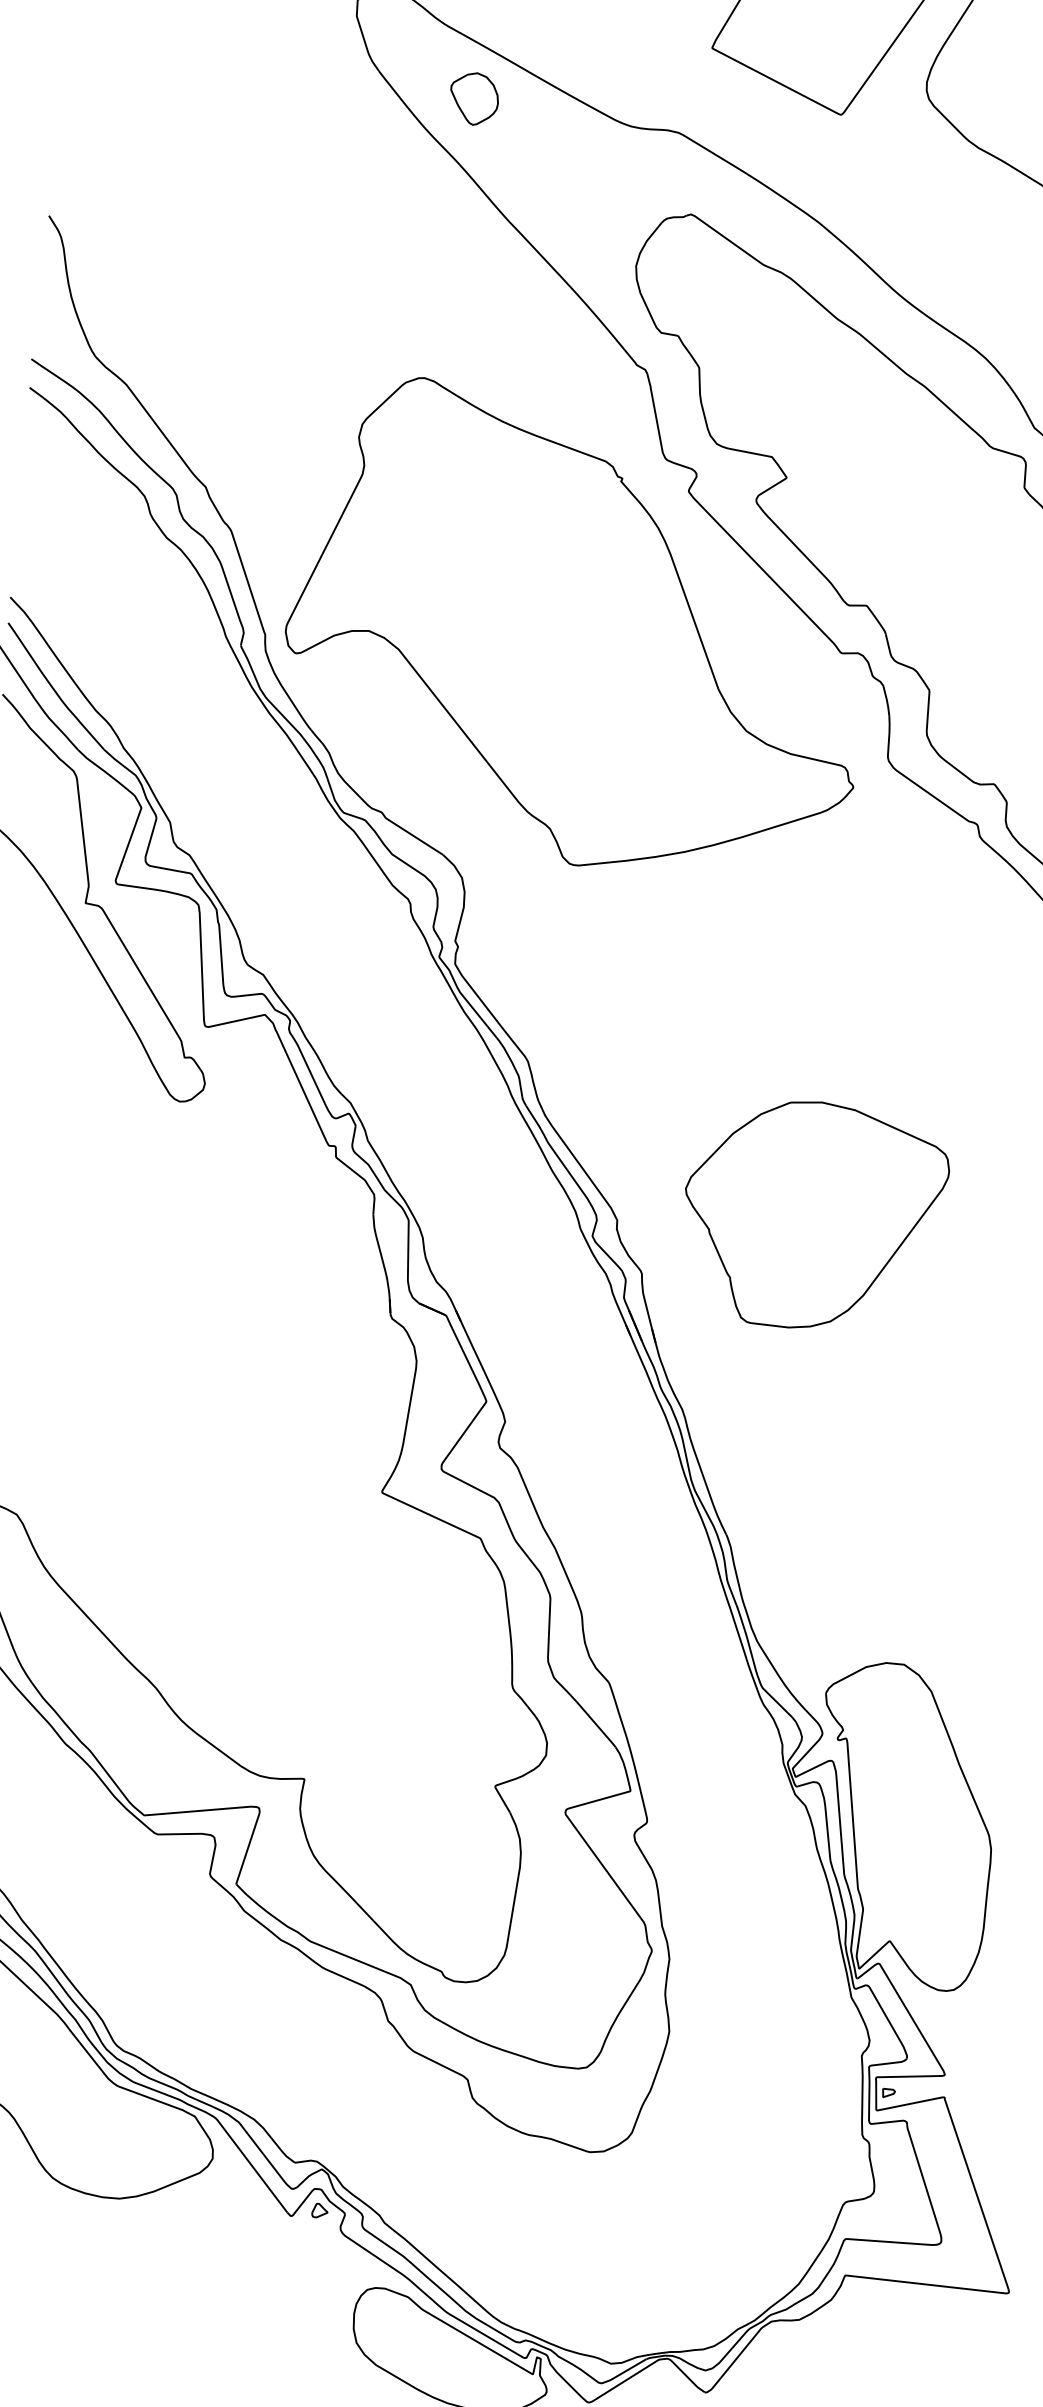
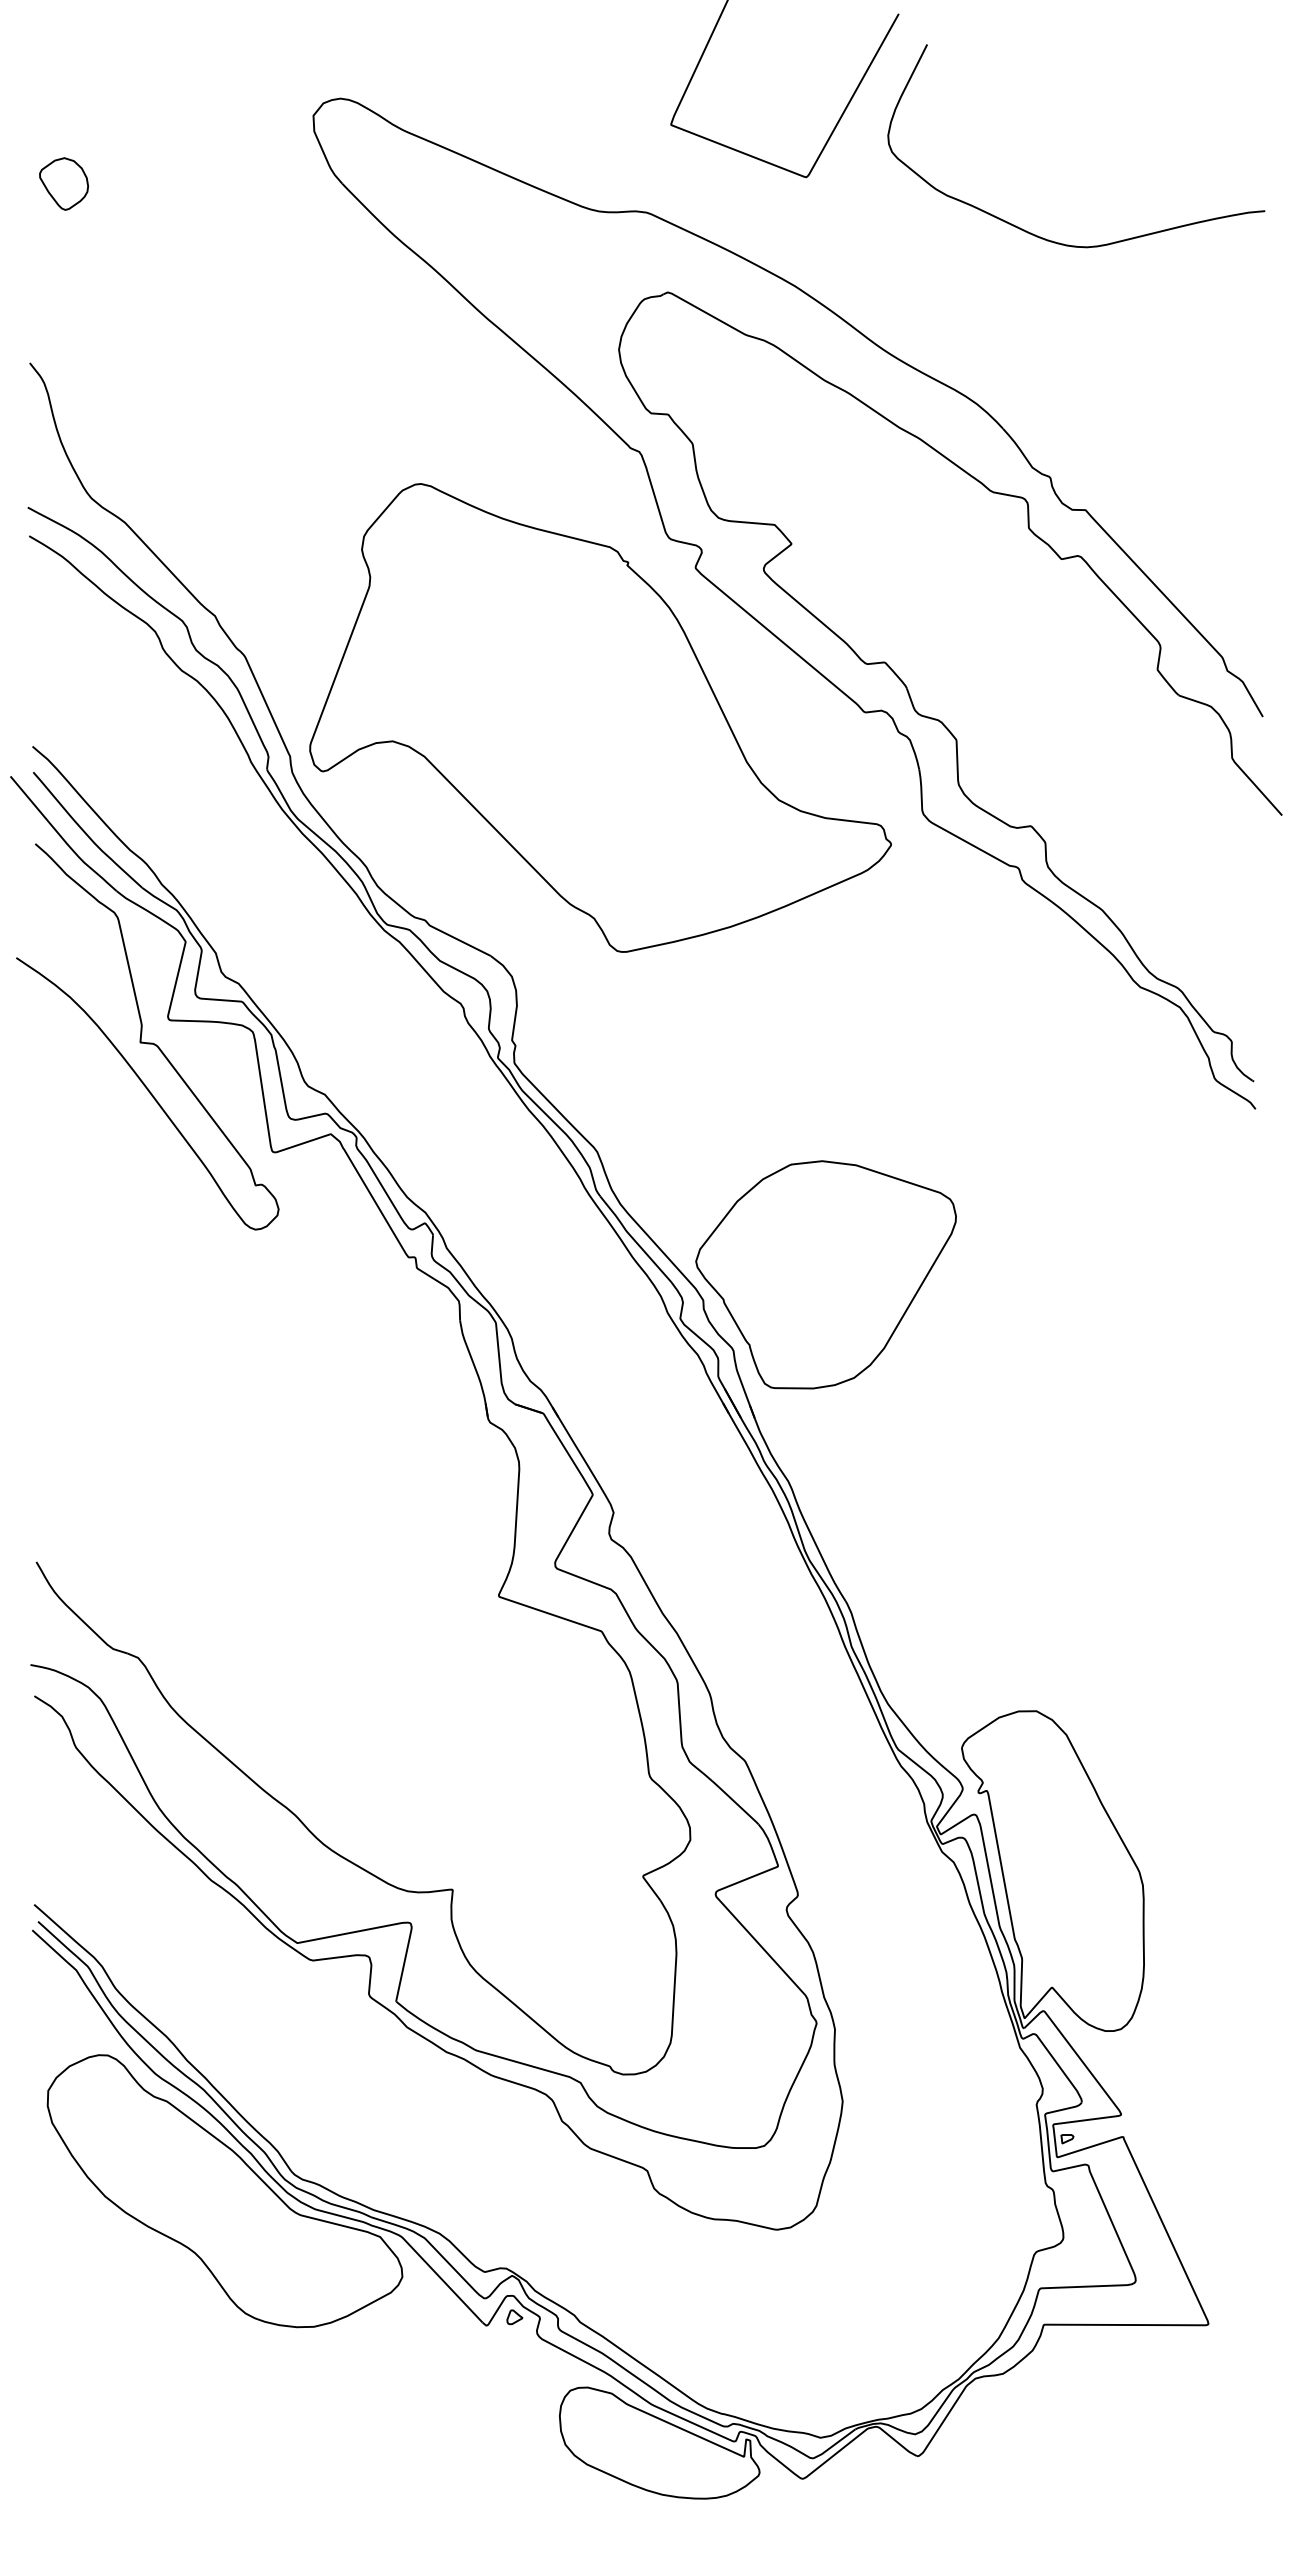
part: (474, 98) -> (64, 183), moved
part: (813, 1215) -> (825, 1274), moved

